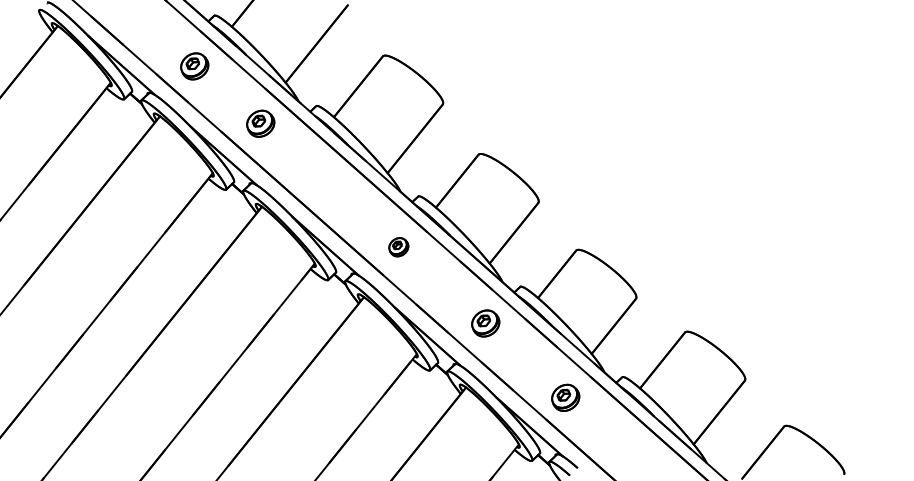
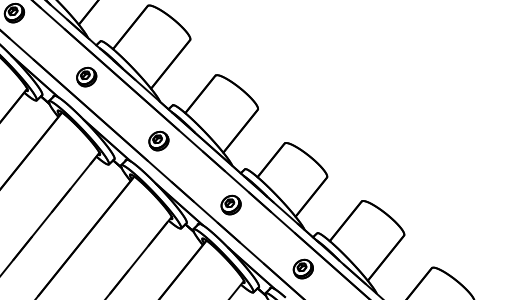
part: (260, 123) -> (86, 76), moved
part: (398, 247) -> (158, 141), size x1.43
part: (485, 323) -> (230, 205), moved
part: (565, 397) -> (303, 268), moved

